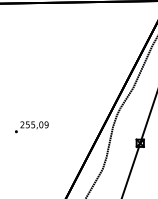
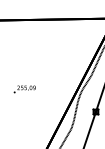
text: (31, 127) -> (24, 89), moved

